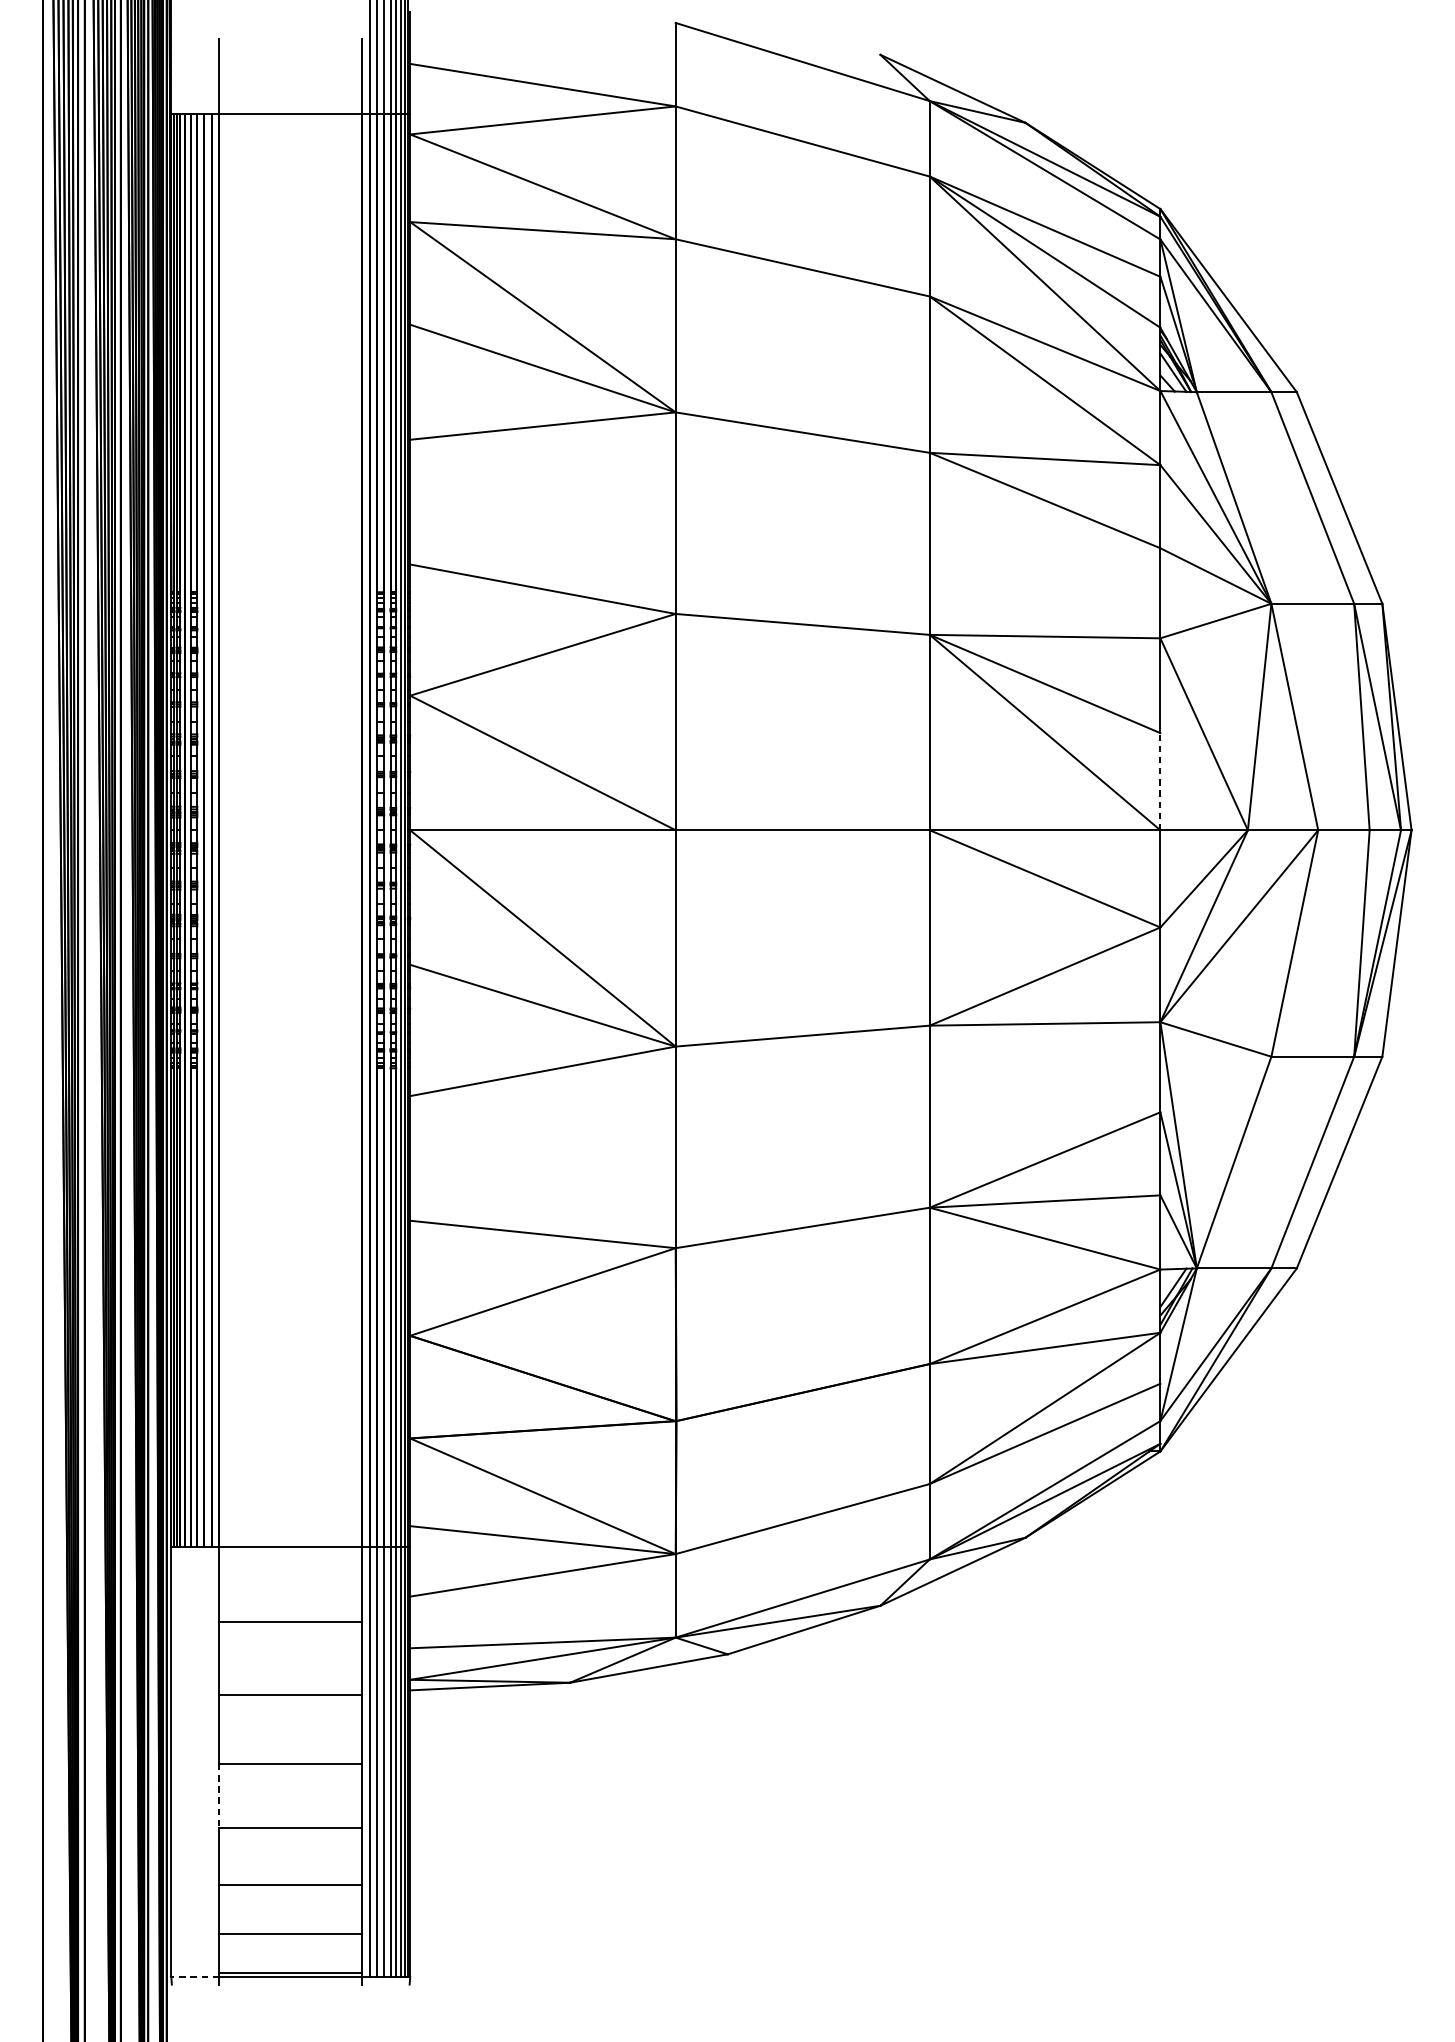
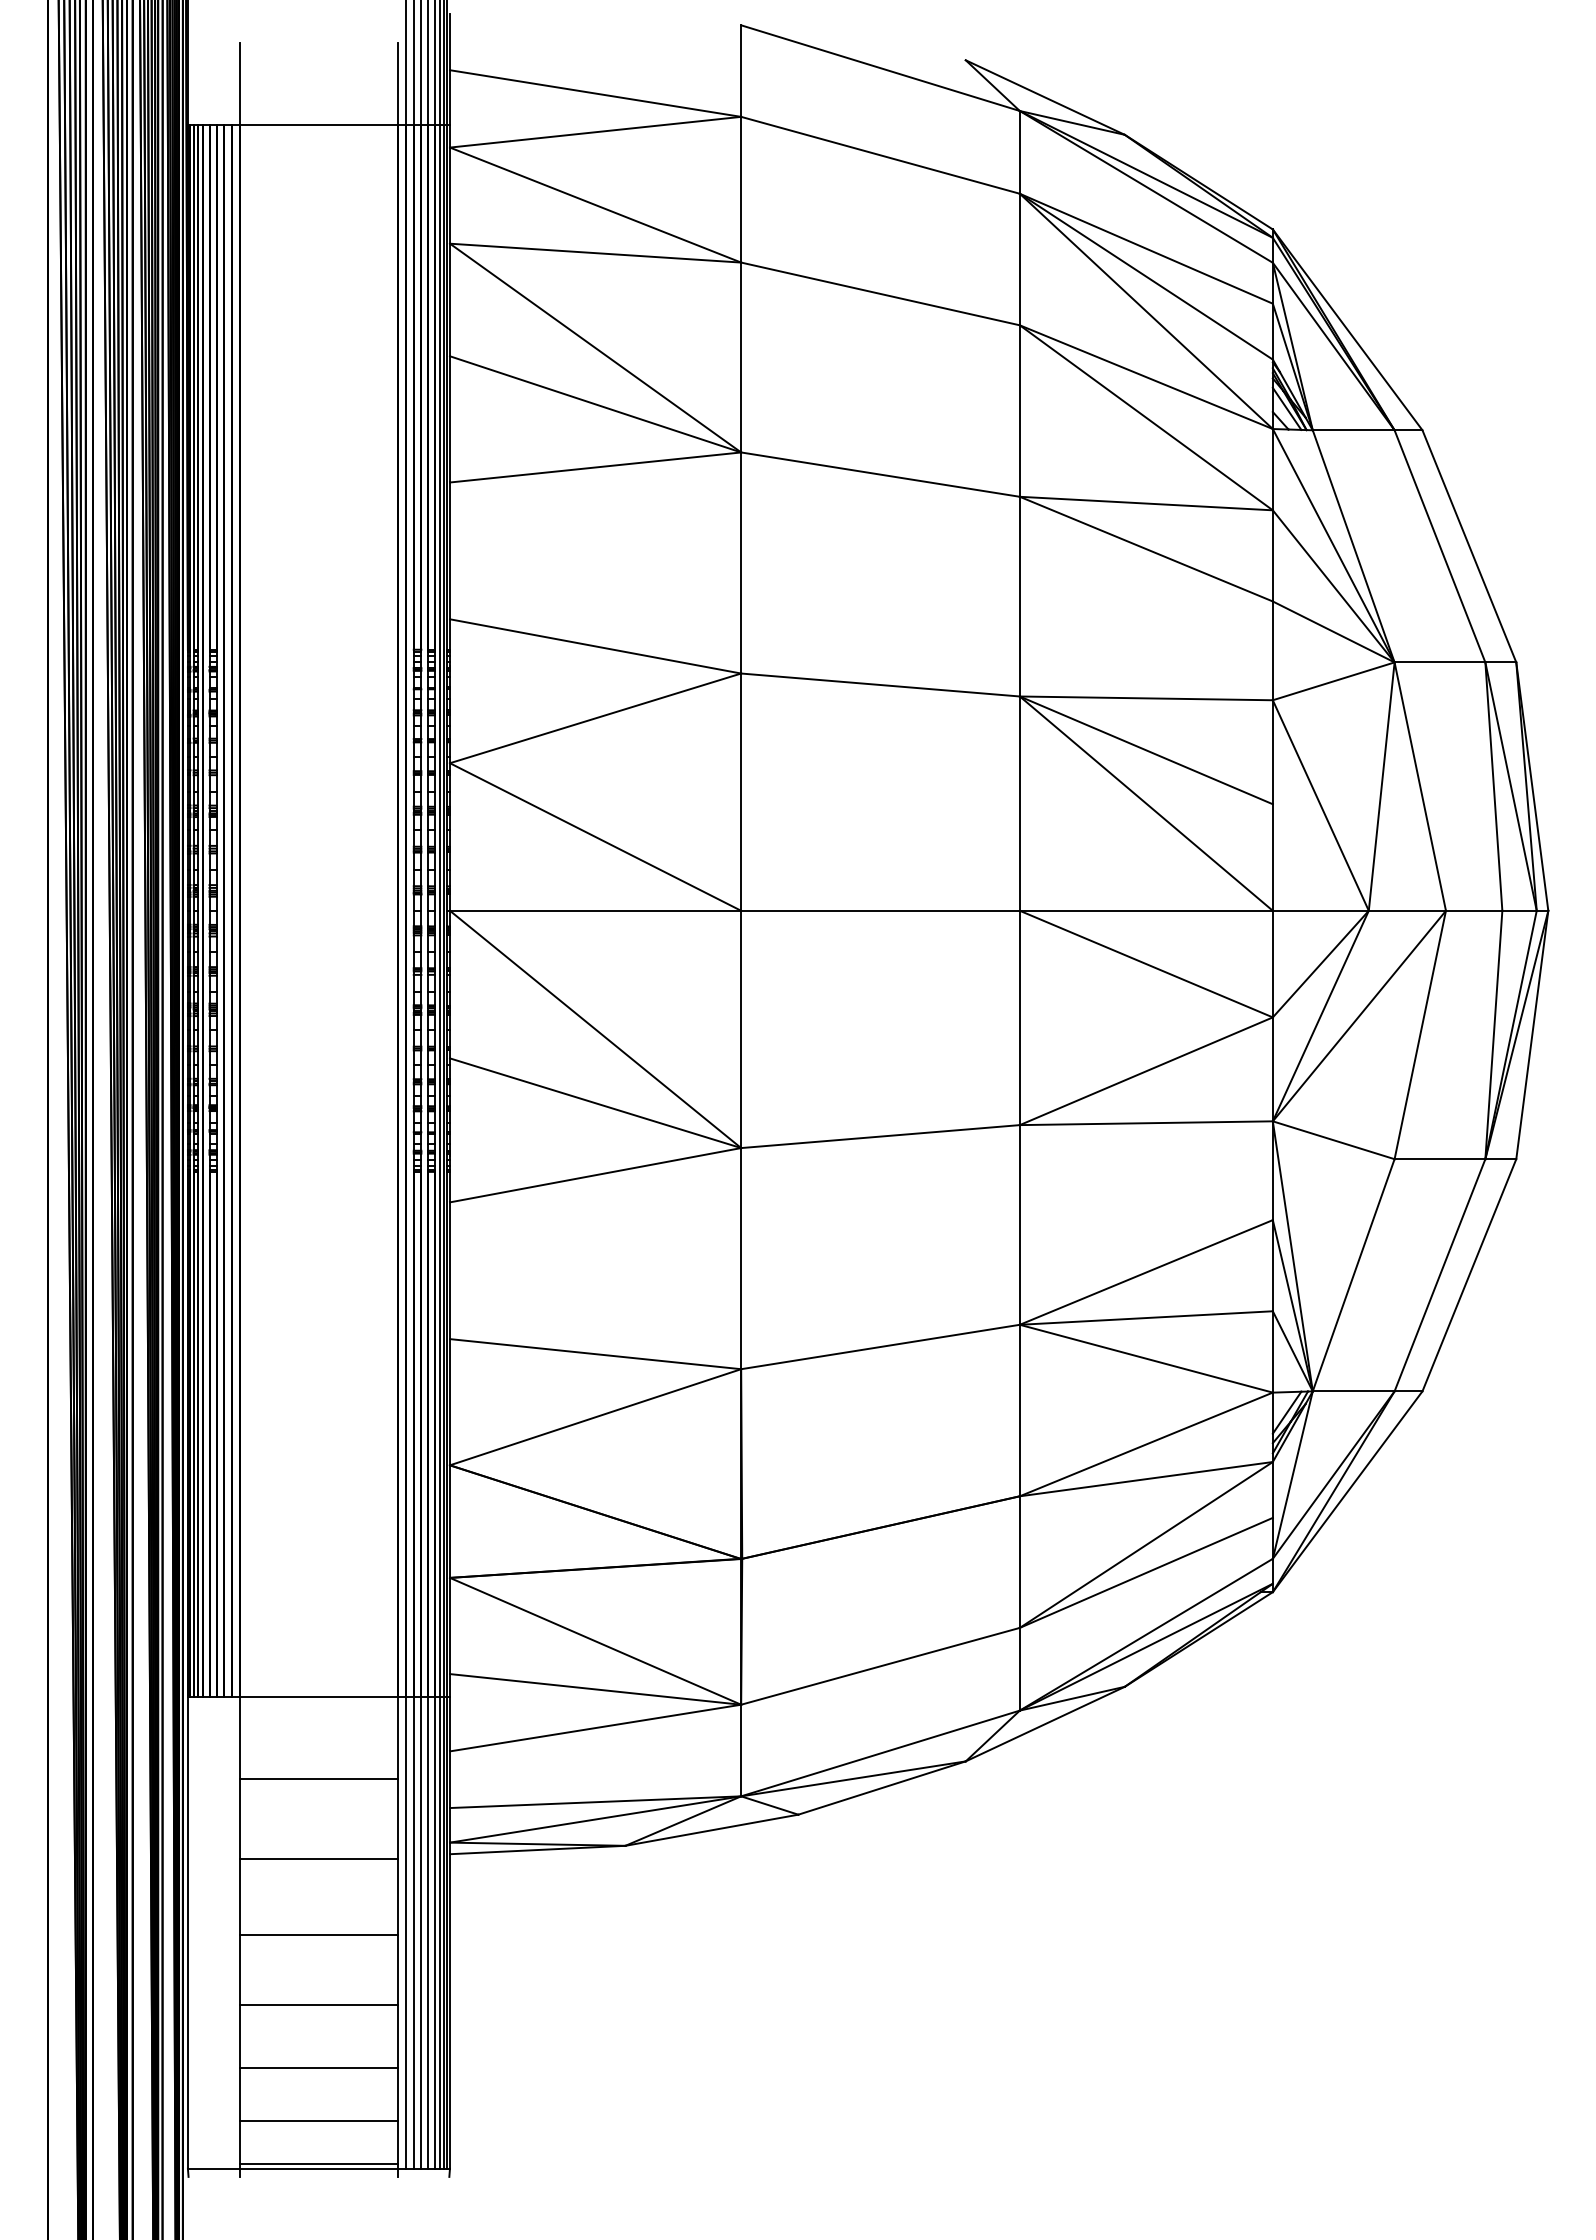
line: (1160, 781) -> (1272, 857), dashed -> solid
line: (219, 1796) -> (240, 1970), dashed -> solid
line: (194, 1976) -> (213, 2168), dashed -> solid

